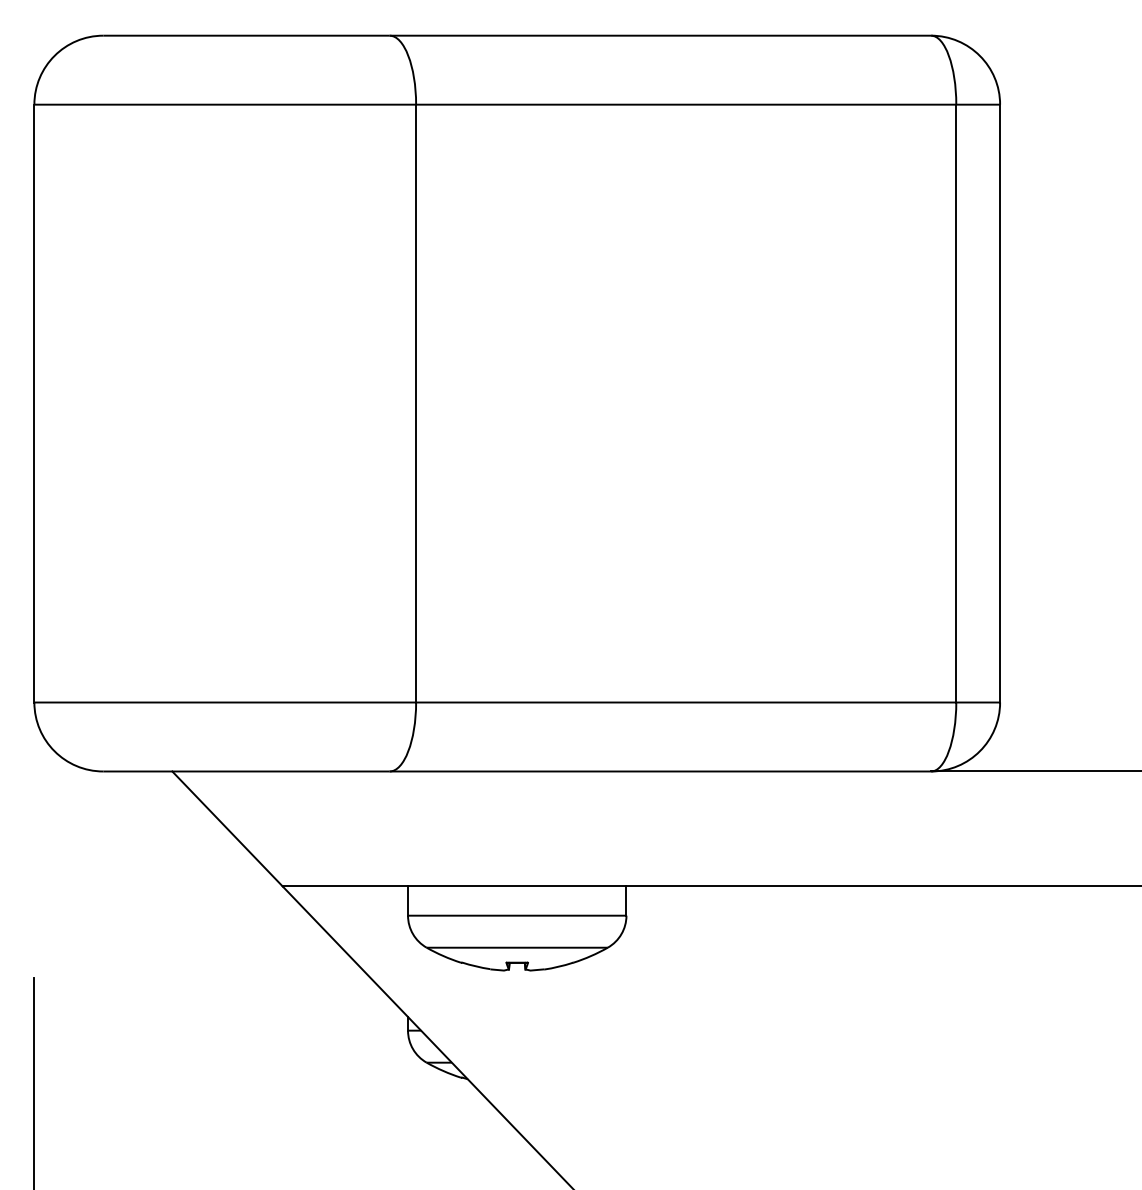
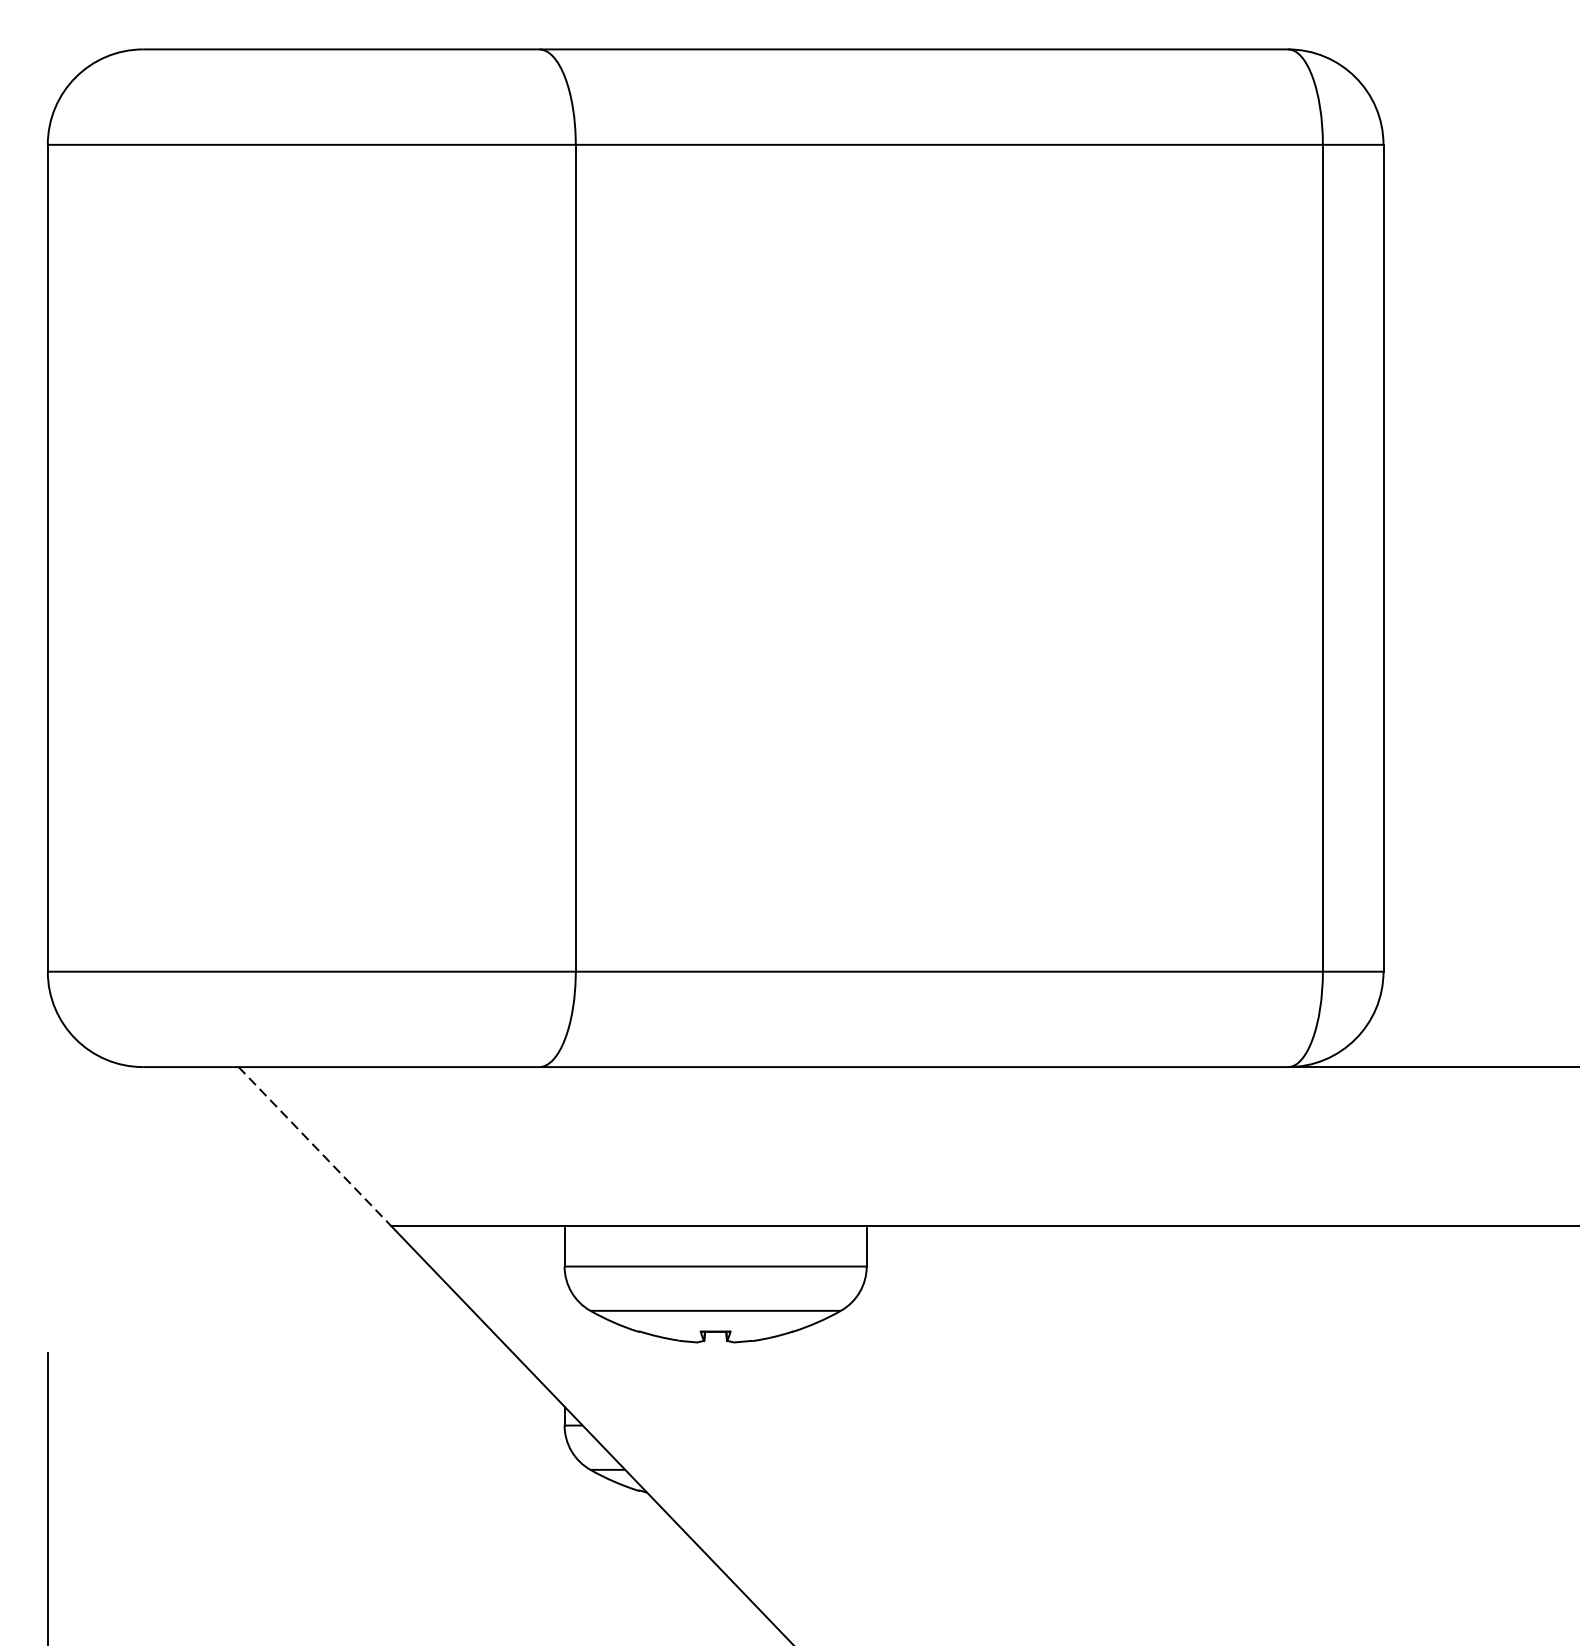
line: (227, 828) -> (314, 1145), solid -> dashed

